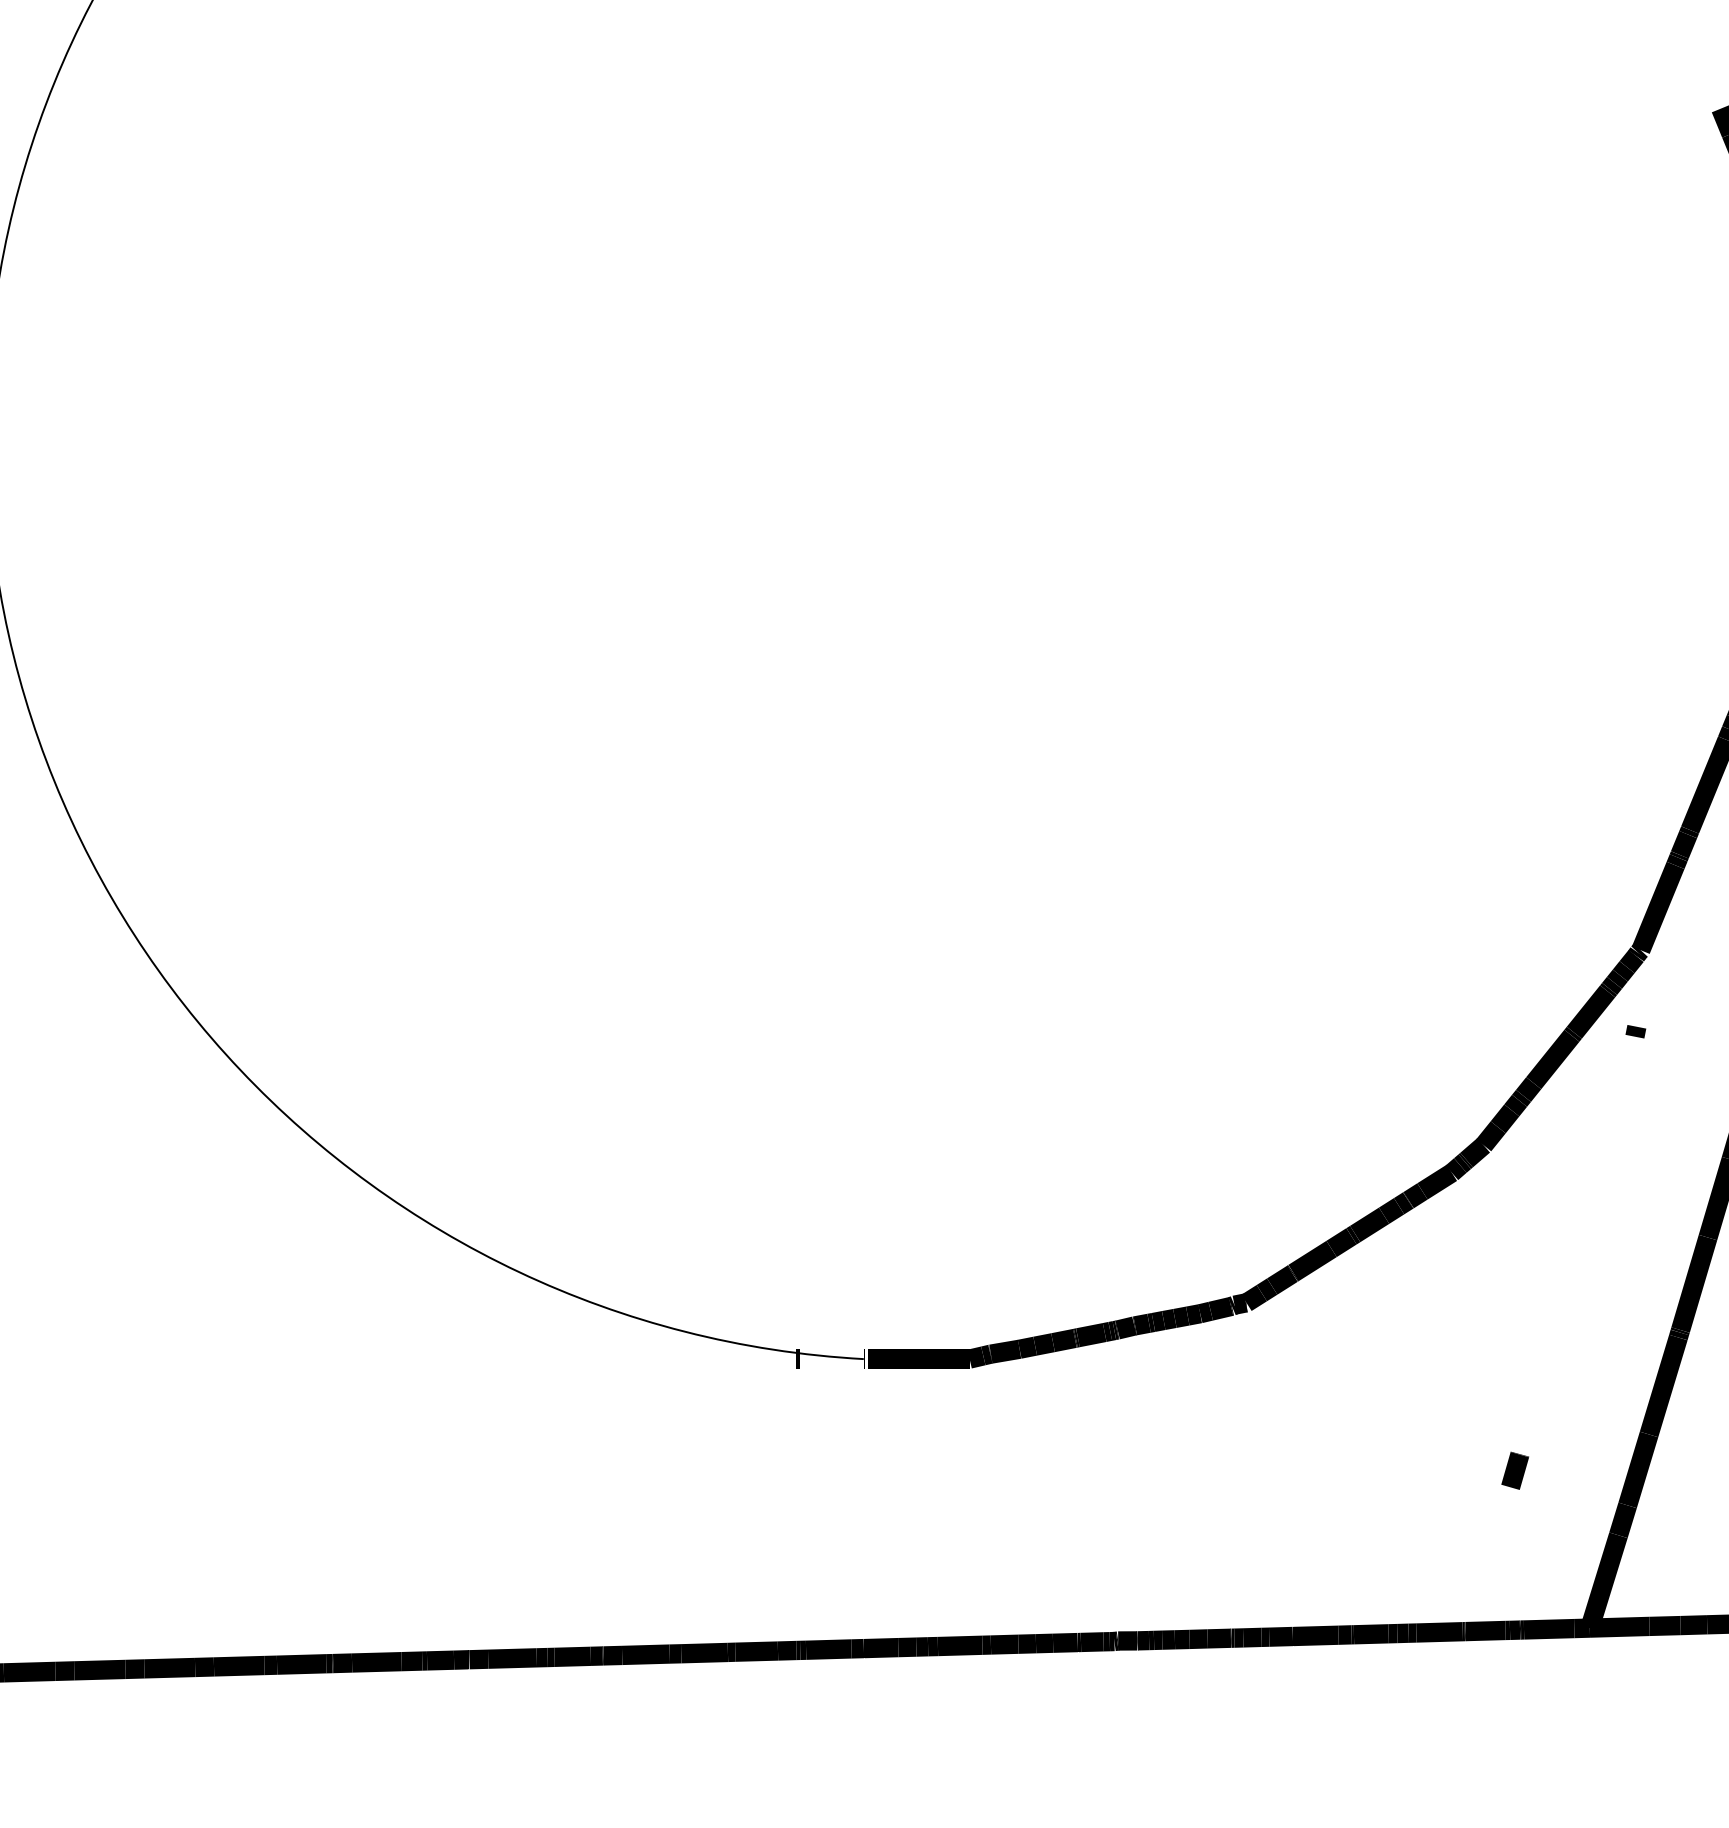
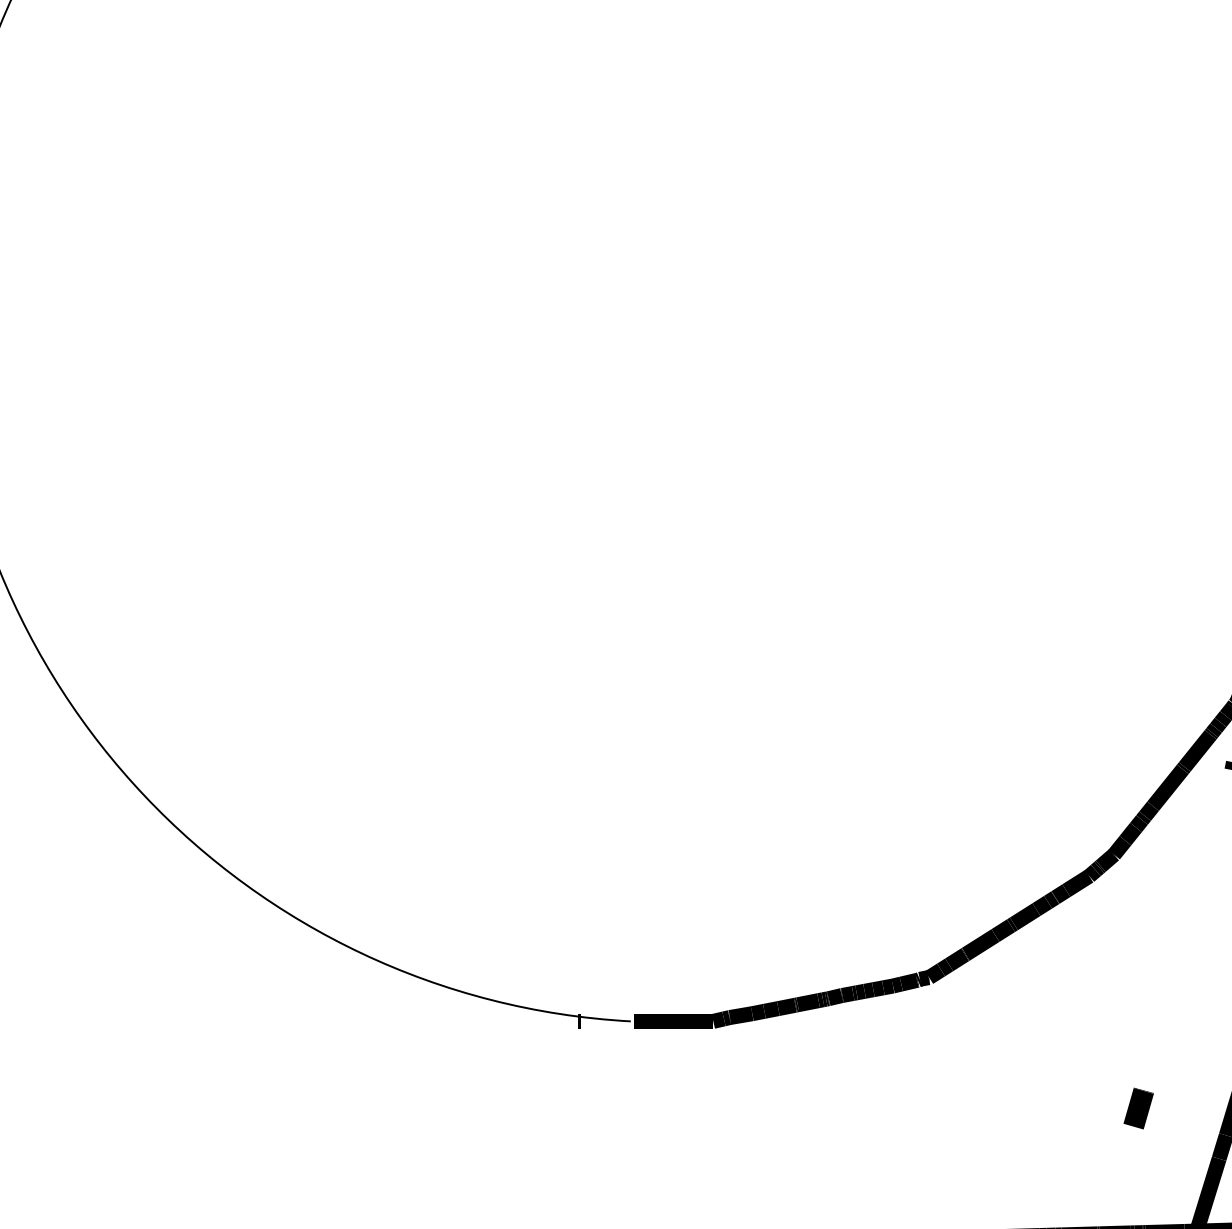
part: (1514, 1470) -> (1138, 1108), size x1.4

